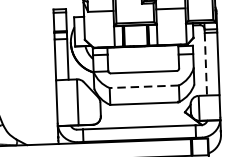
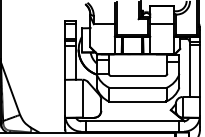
line: (205, 64) -> (189, 71), dashed -> solid
line: (144, 86) -> (138, 87), dashed -> solid

